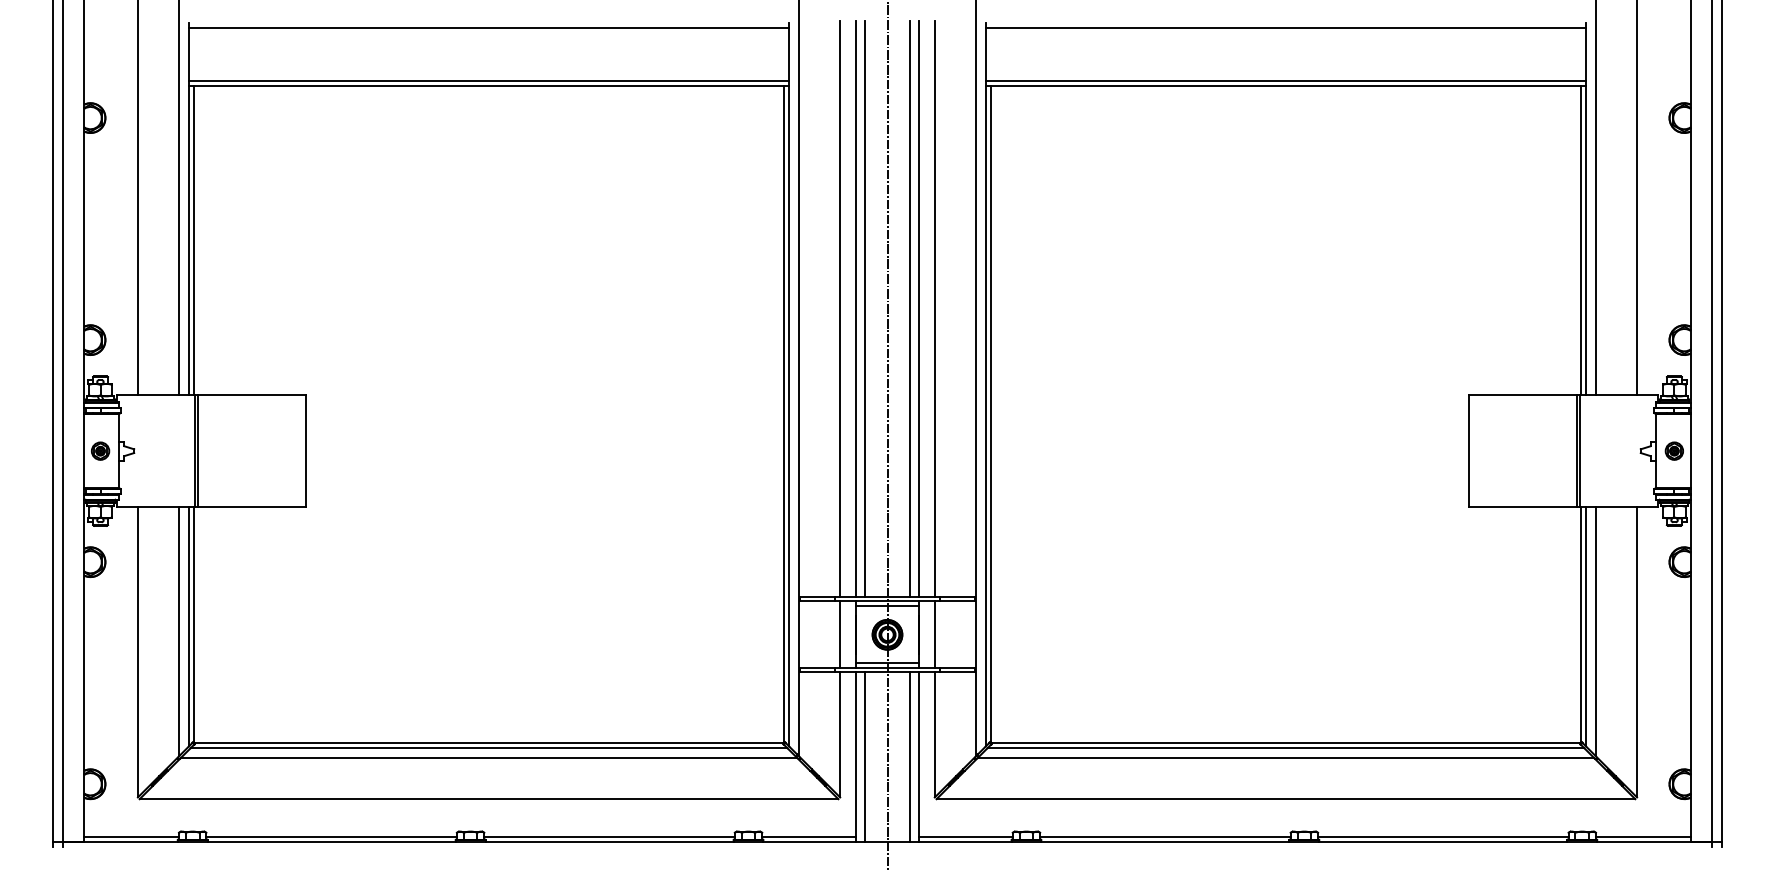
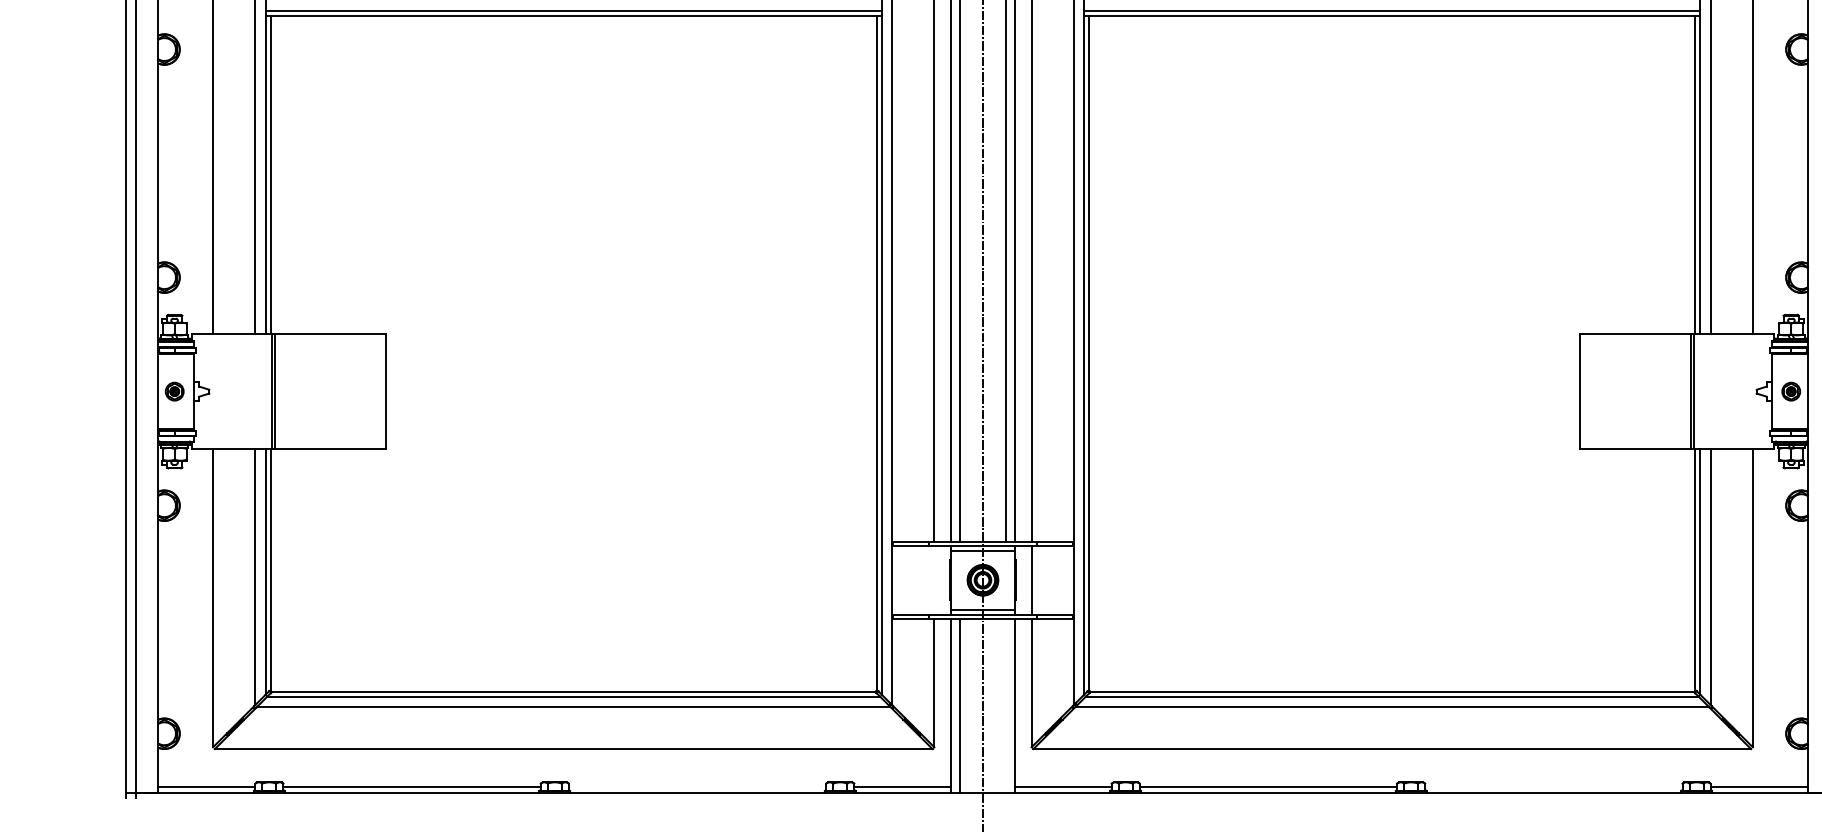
line: (840, 634) -> (934, 579), removed
line: (909, 756) -> (1005, 705), removed
line: (609, 836) -> (697, 787), removed
line: (1443, 836) -> (1554, 787), removed

